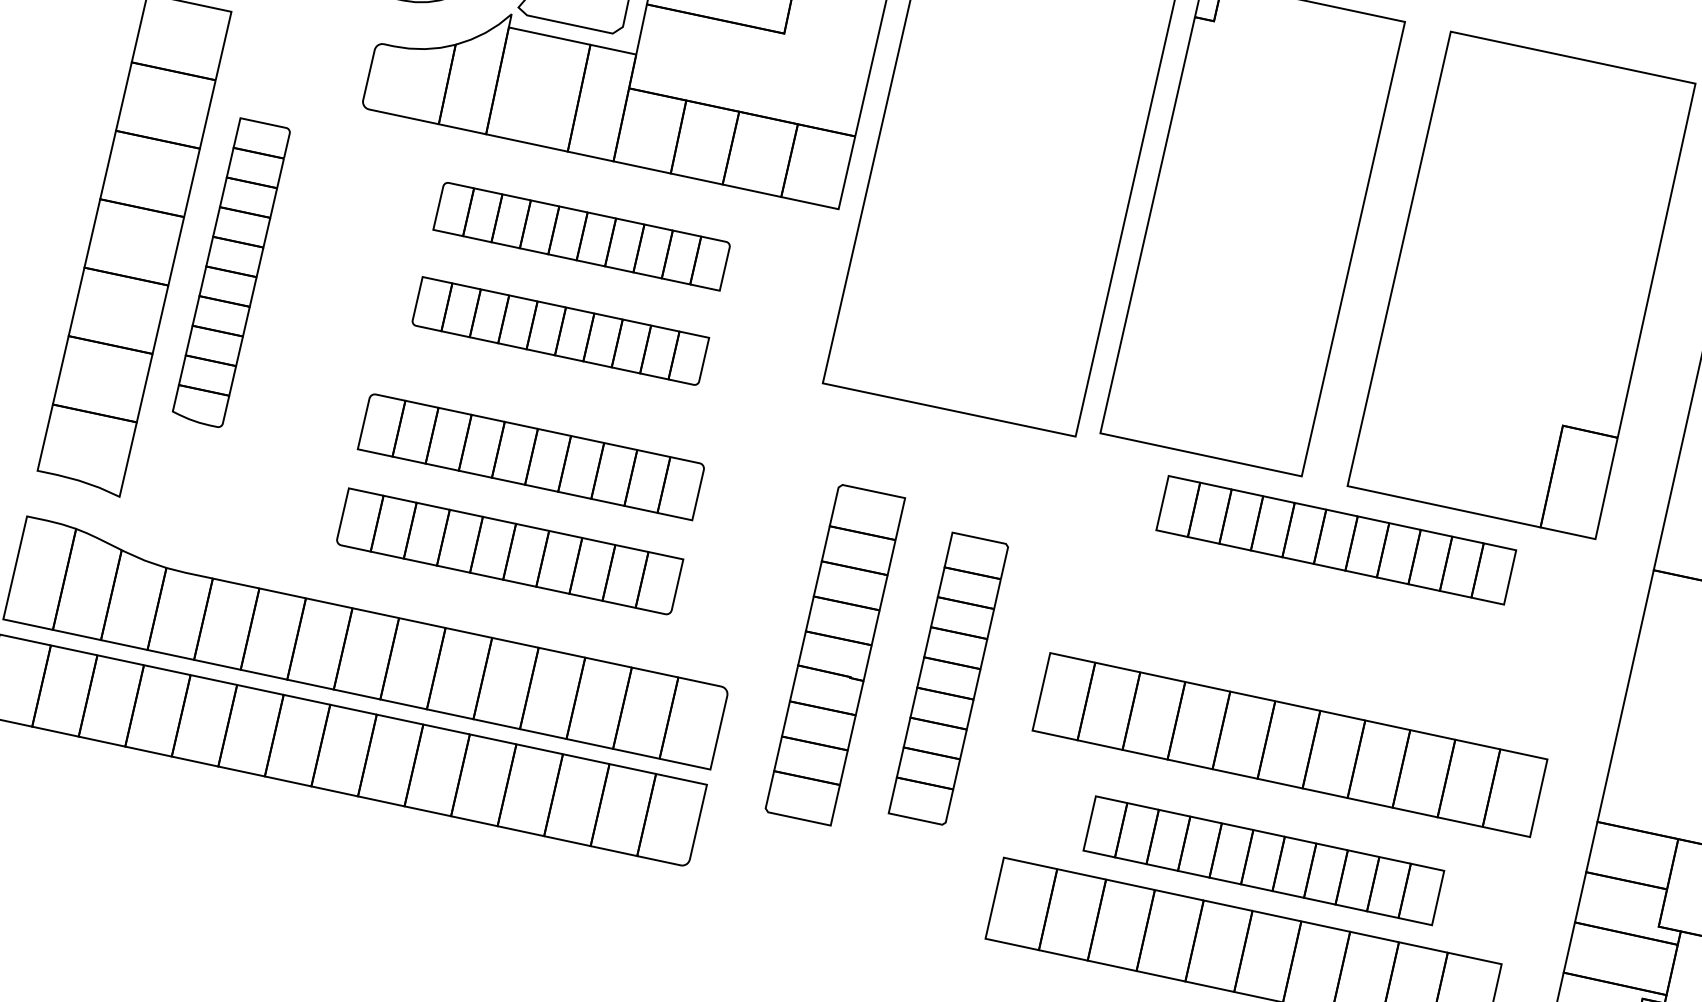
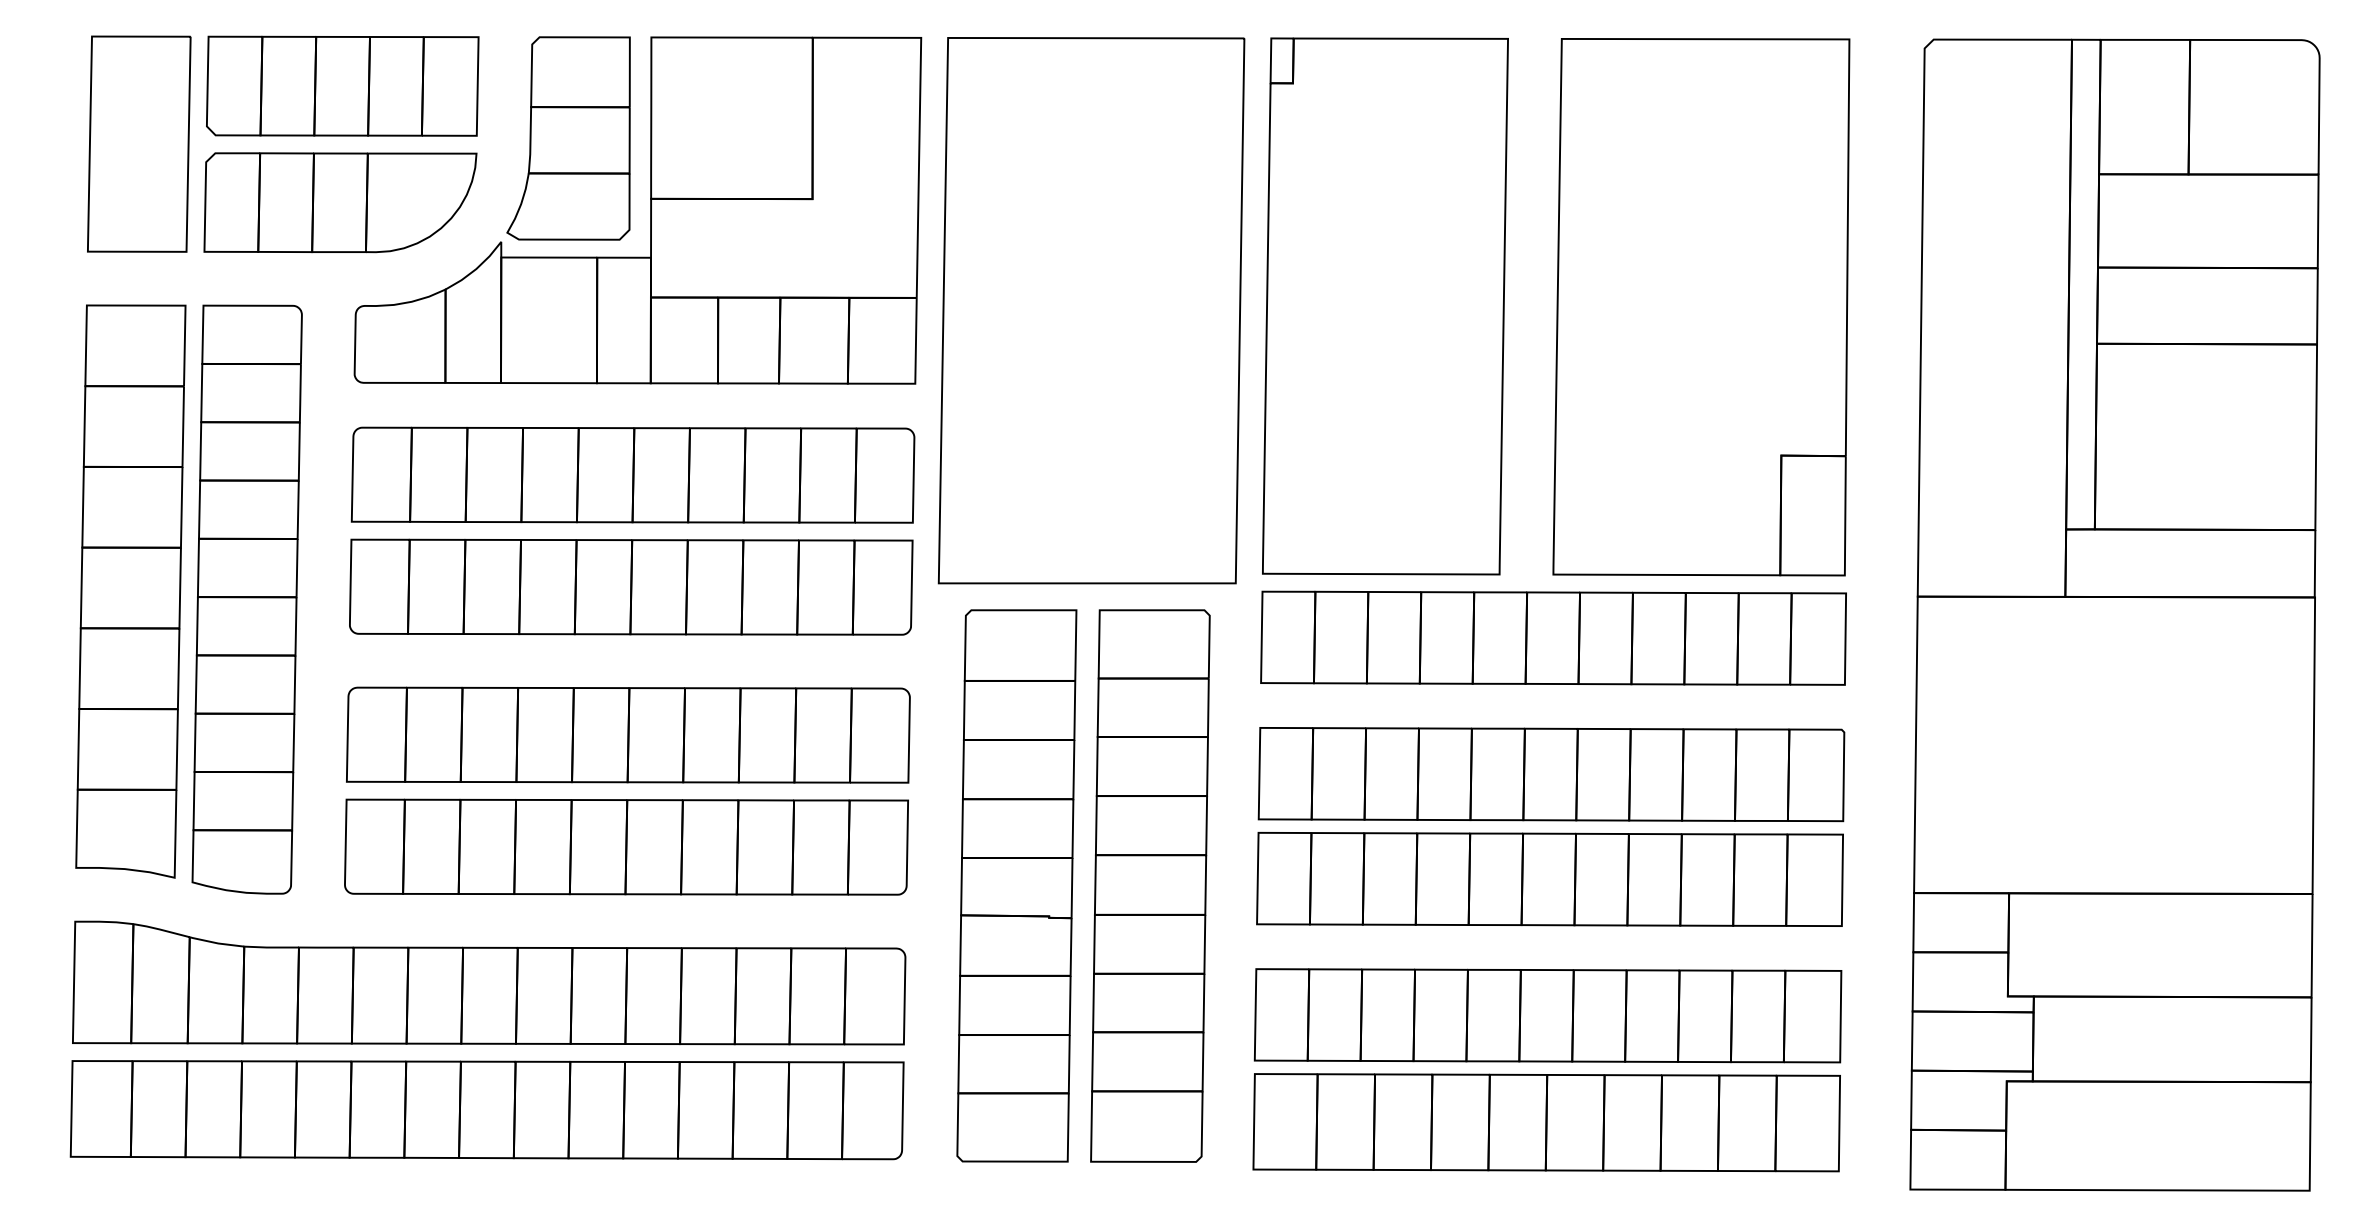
part: (581, 235) -> (632, 474), size x1.67
part: (230, 272) -> (246, 599), size x1.67
part: (560, 330) -> (631, 586), size x1.67
part: (531, 456) -> (628, 734), size x1.43
part: (1336, 539) -> (1553, 637), size x1.43
part: (509, 551) -> (626, 846), size x1.43
part: (834, 654) -> (1016, 885), size x1.43
part: (1310, 655) -> (1551, 774), added
part: (948, 678) -> (1150, 885), size x1.67
part: (1263, 860) -> (1547, 1015), size x1.43

